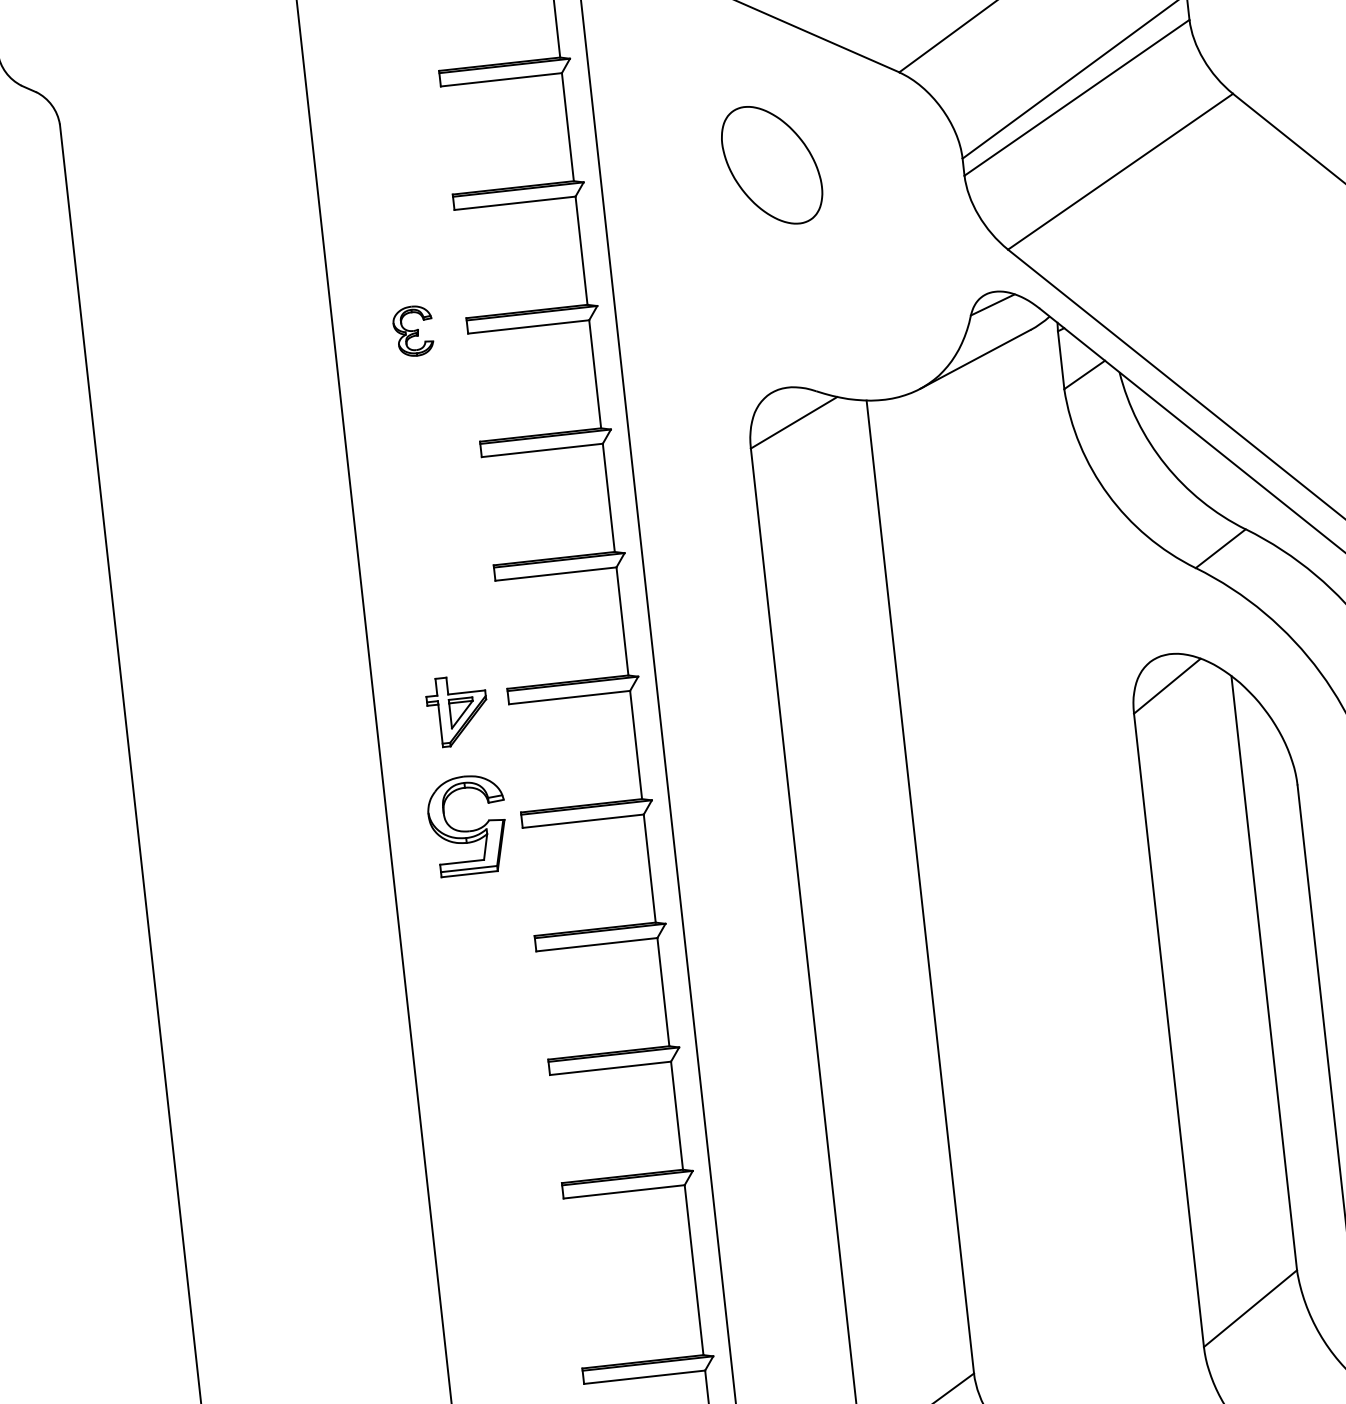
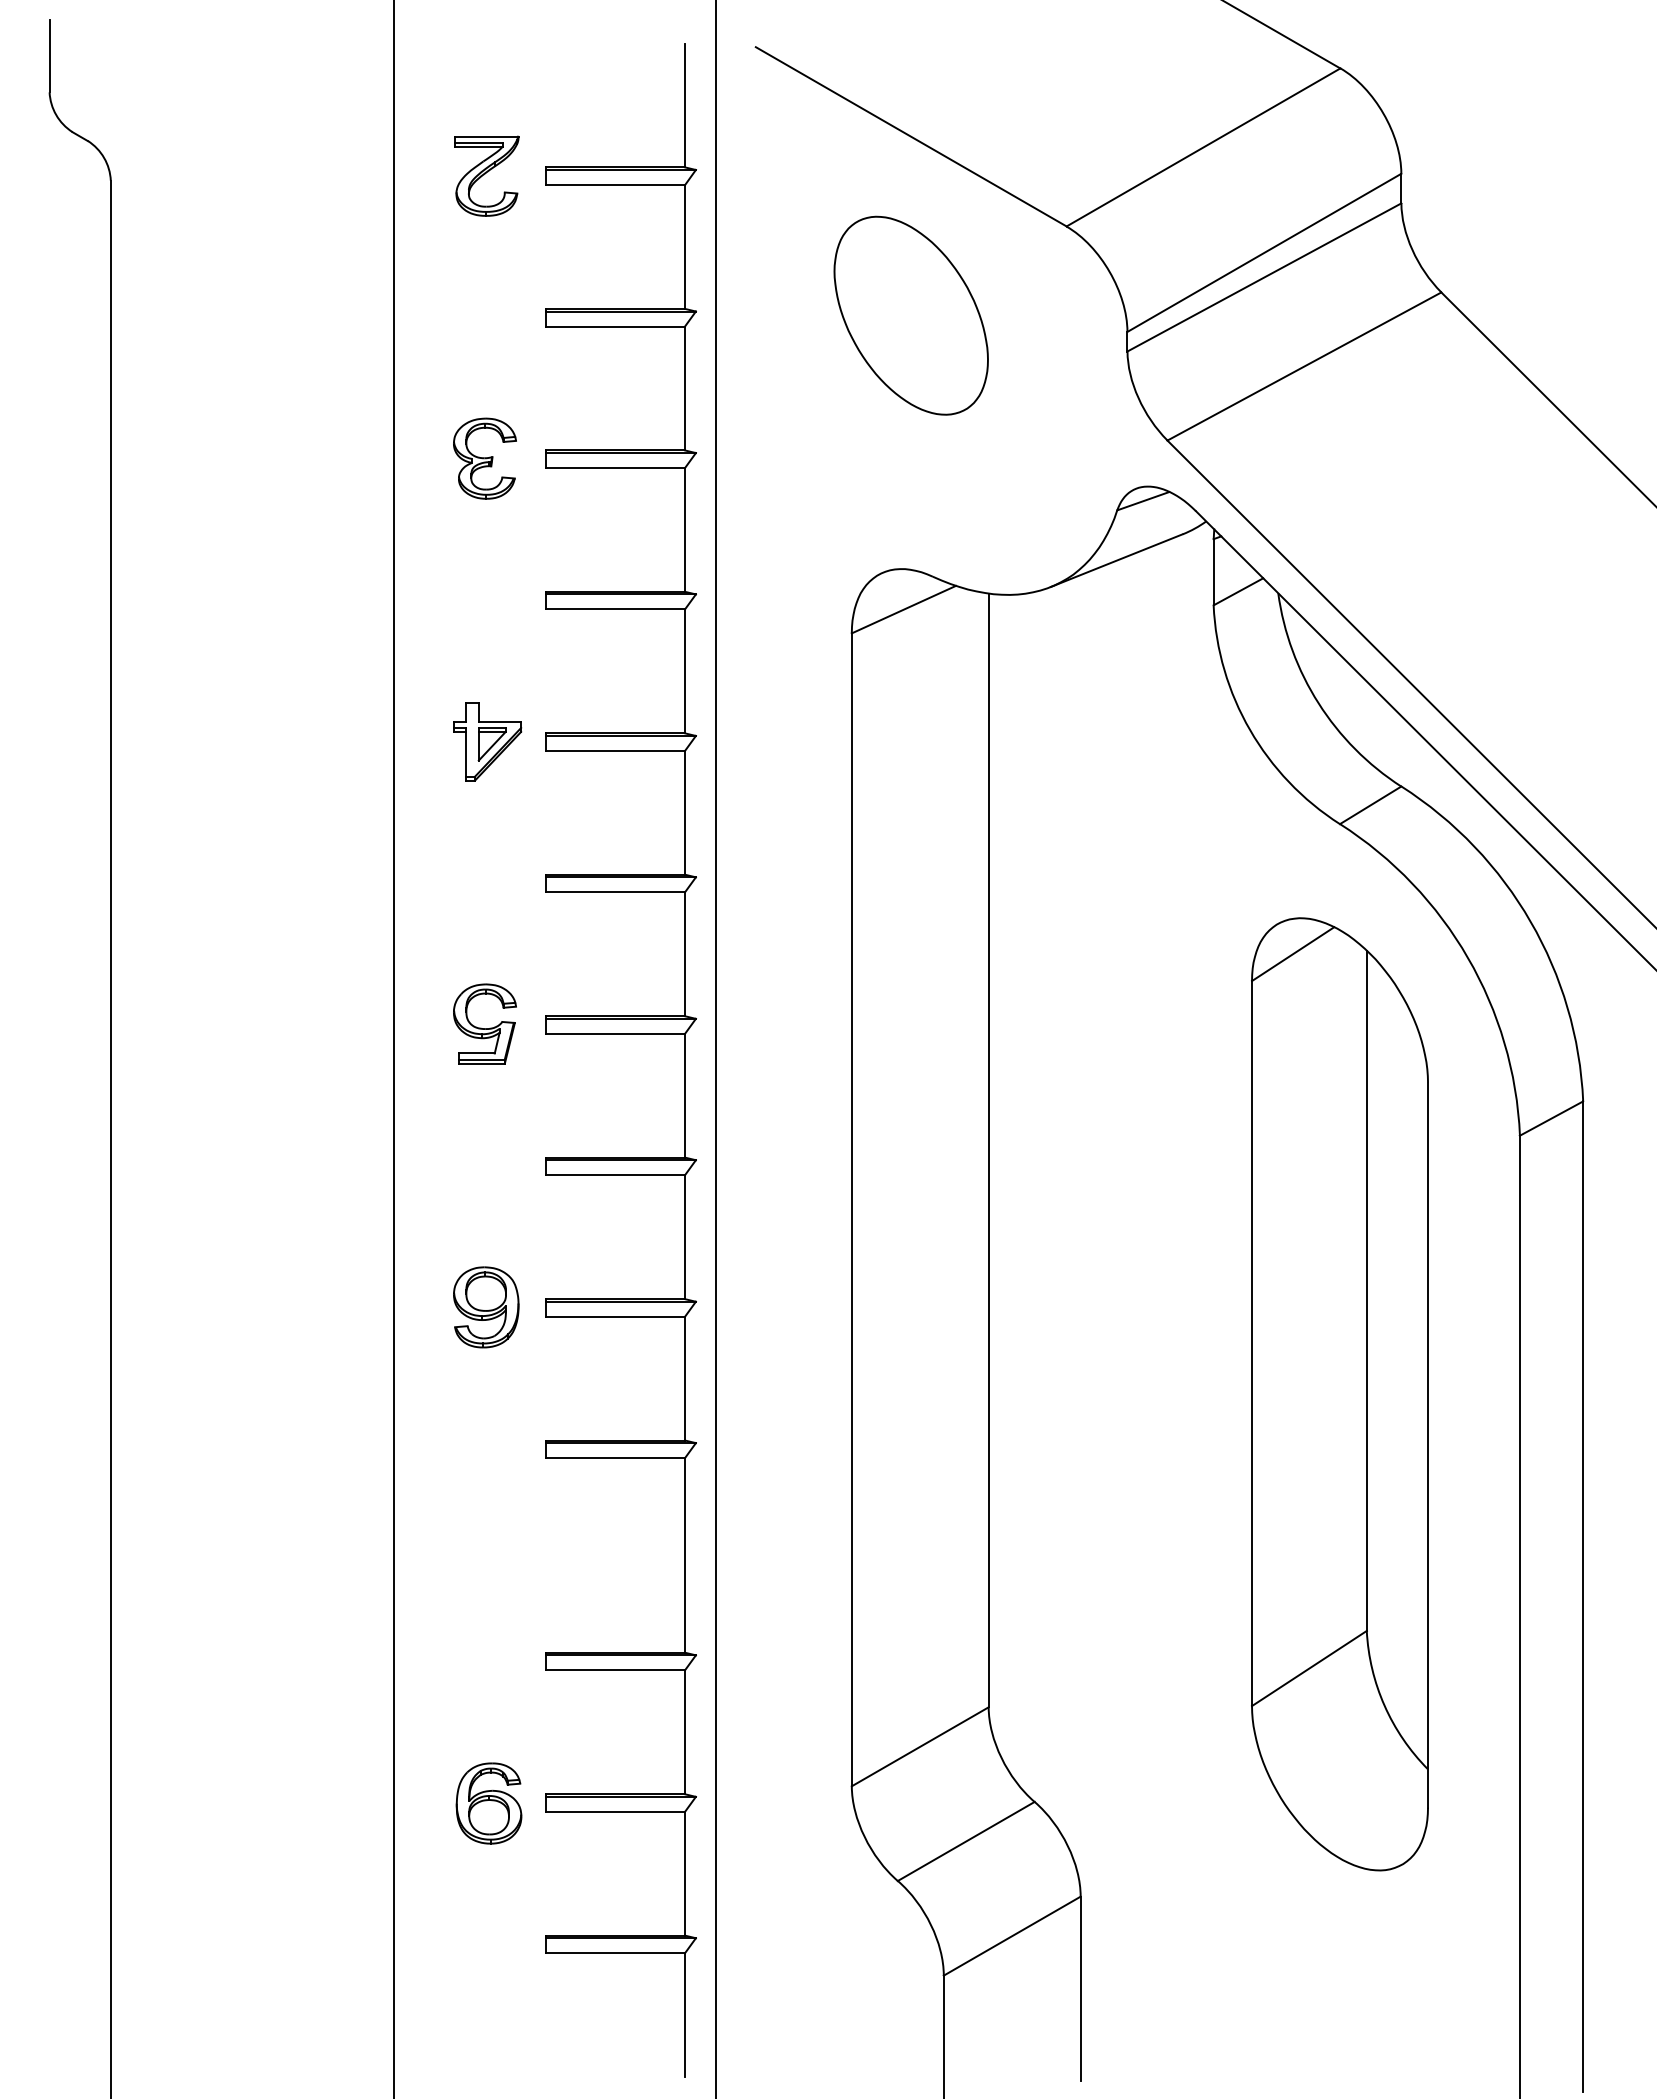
part: (387, 83) -> (486, 175), added
part: (771, 165) -> (910, 315), size x1.43
part: (413, 331) -> (484, 458), size x1.43
part: (457, 710) -> (487, 741), moved
part: (467, 824) -> (484, 1023), size x0.71
part: (496, 1072) -> (486, 1307), added

